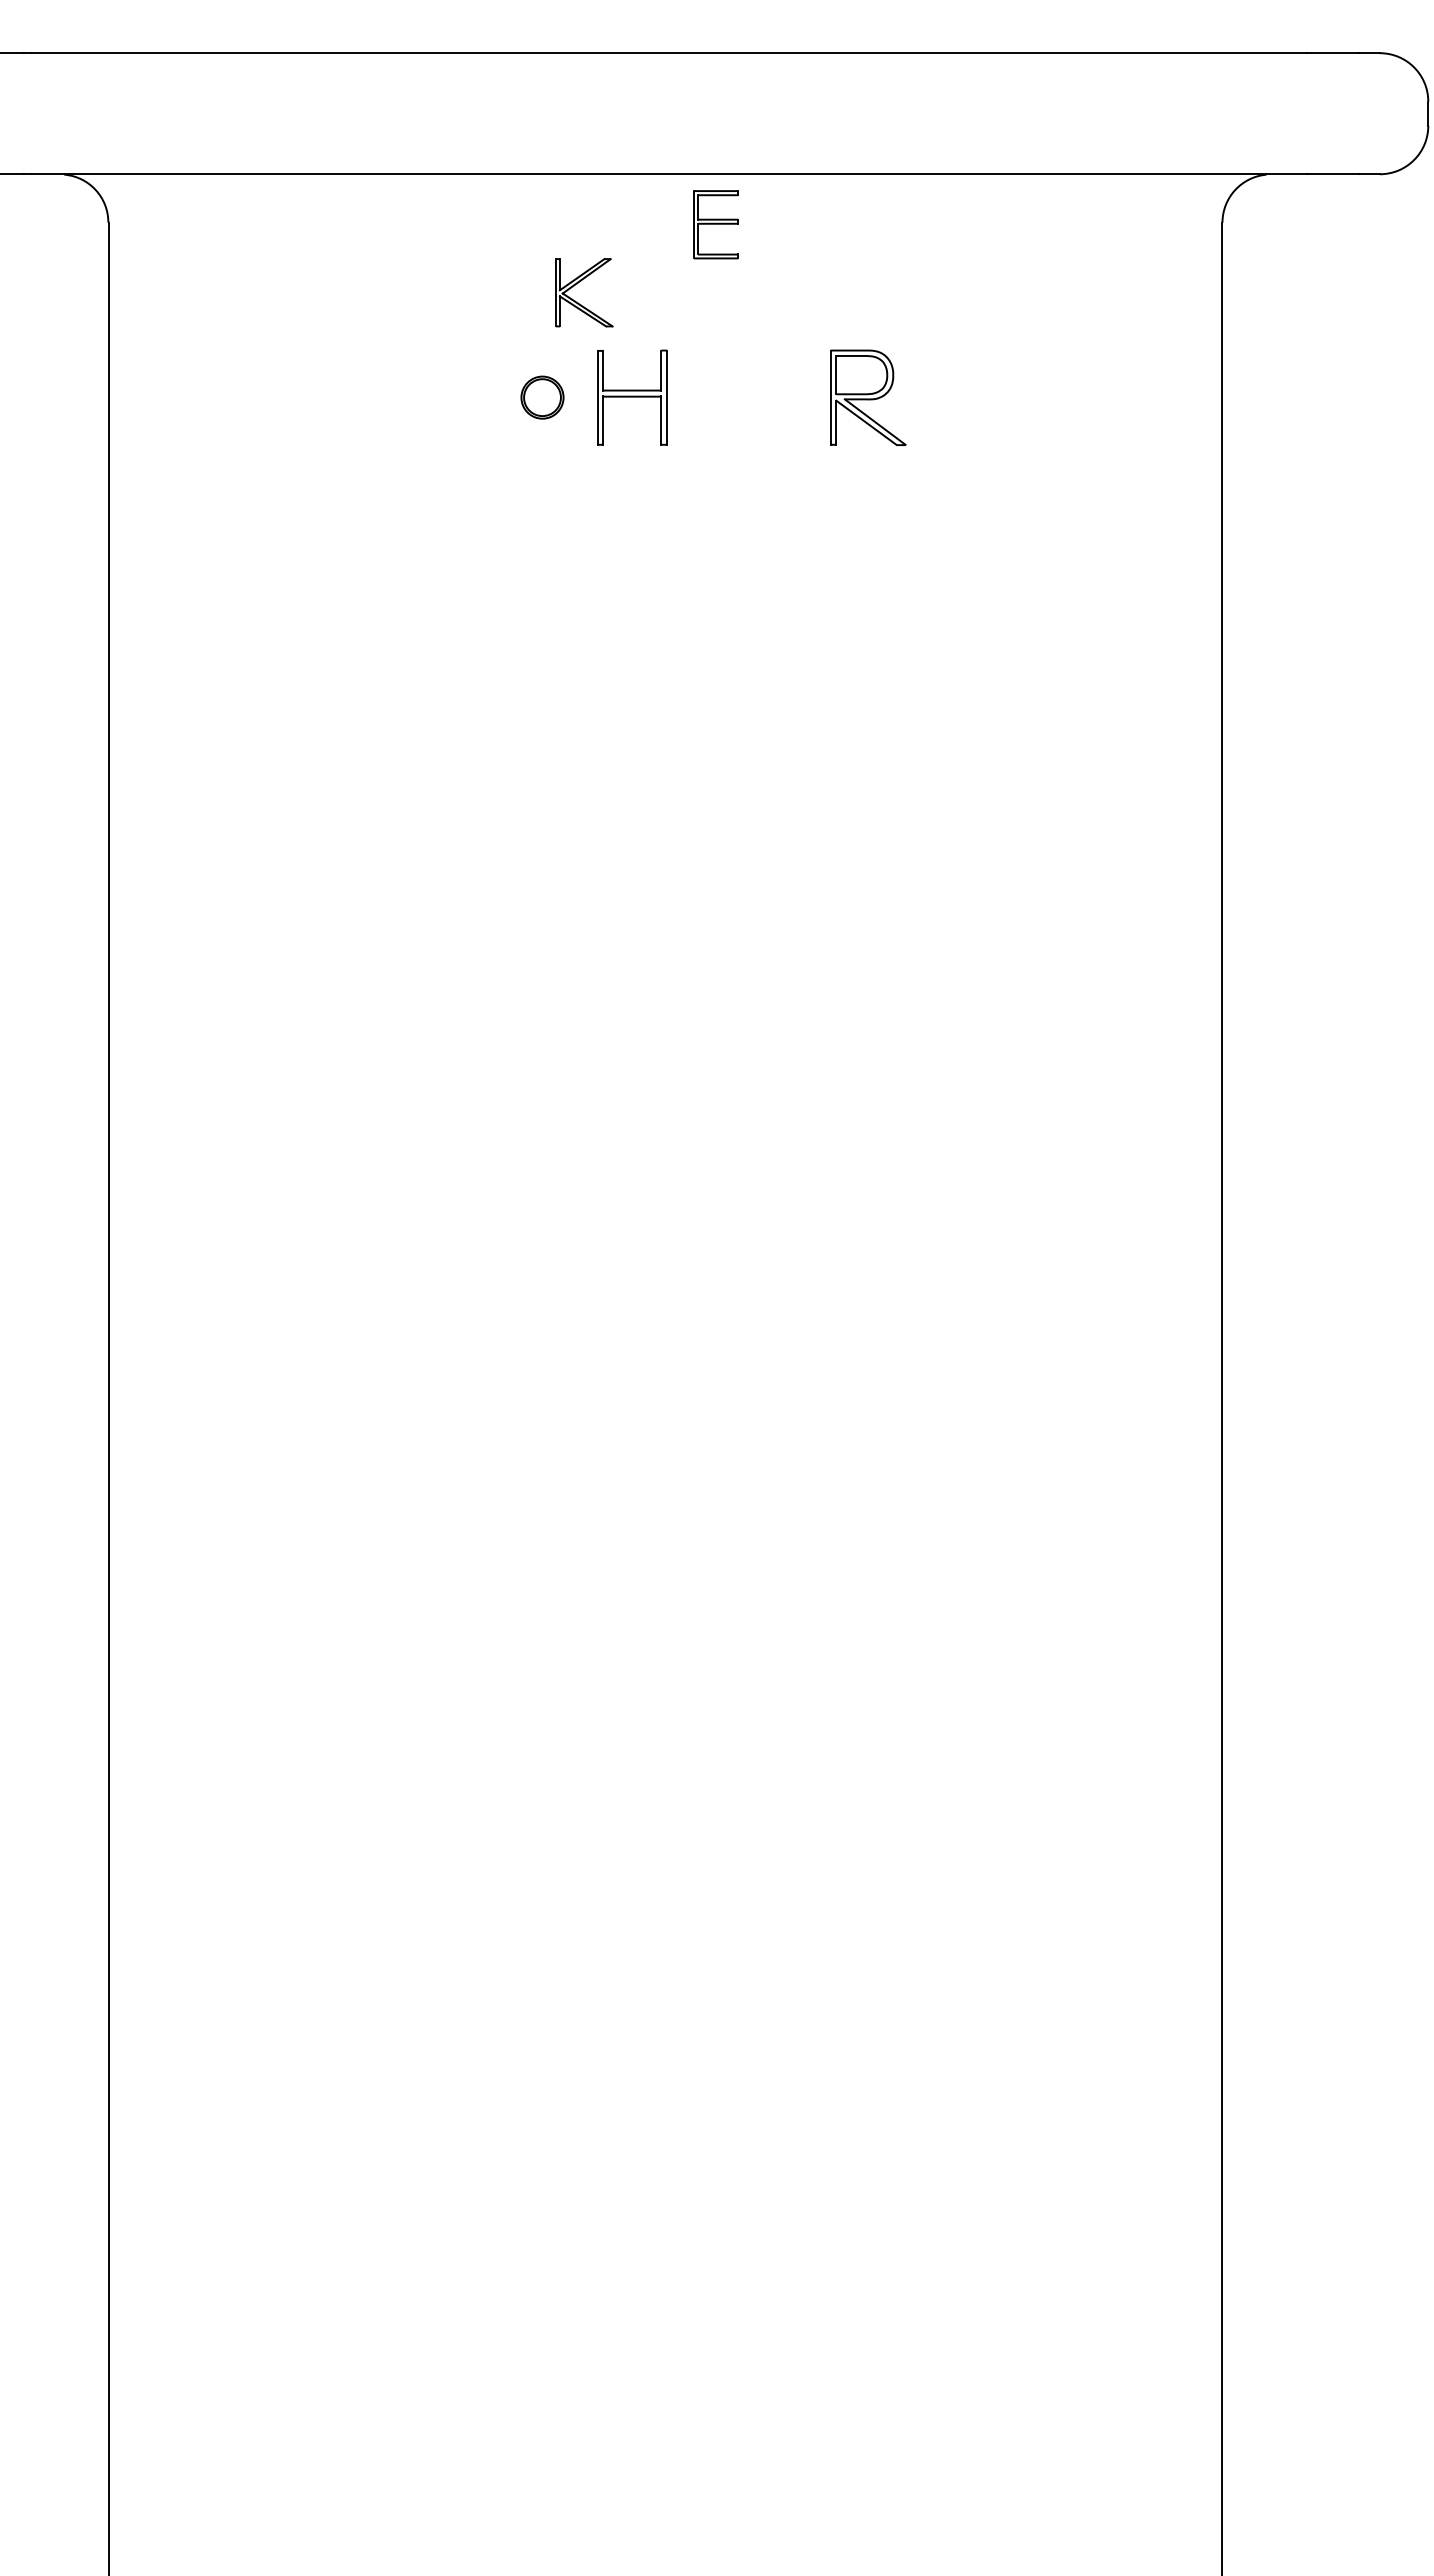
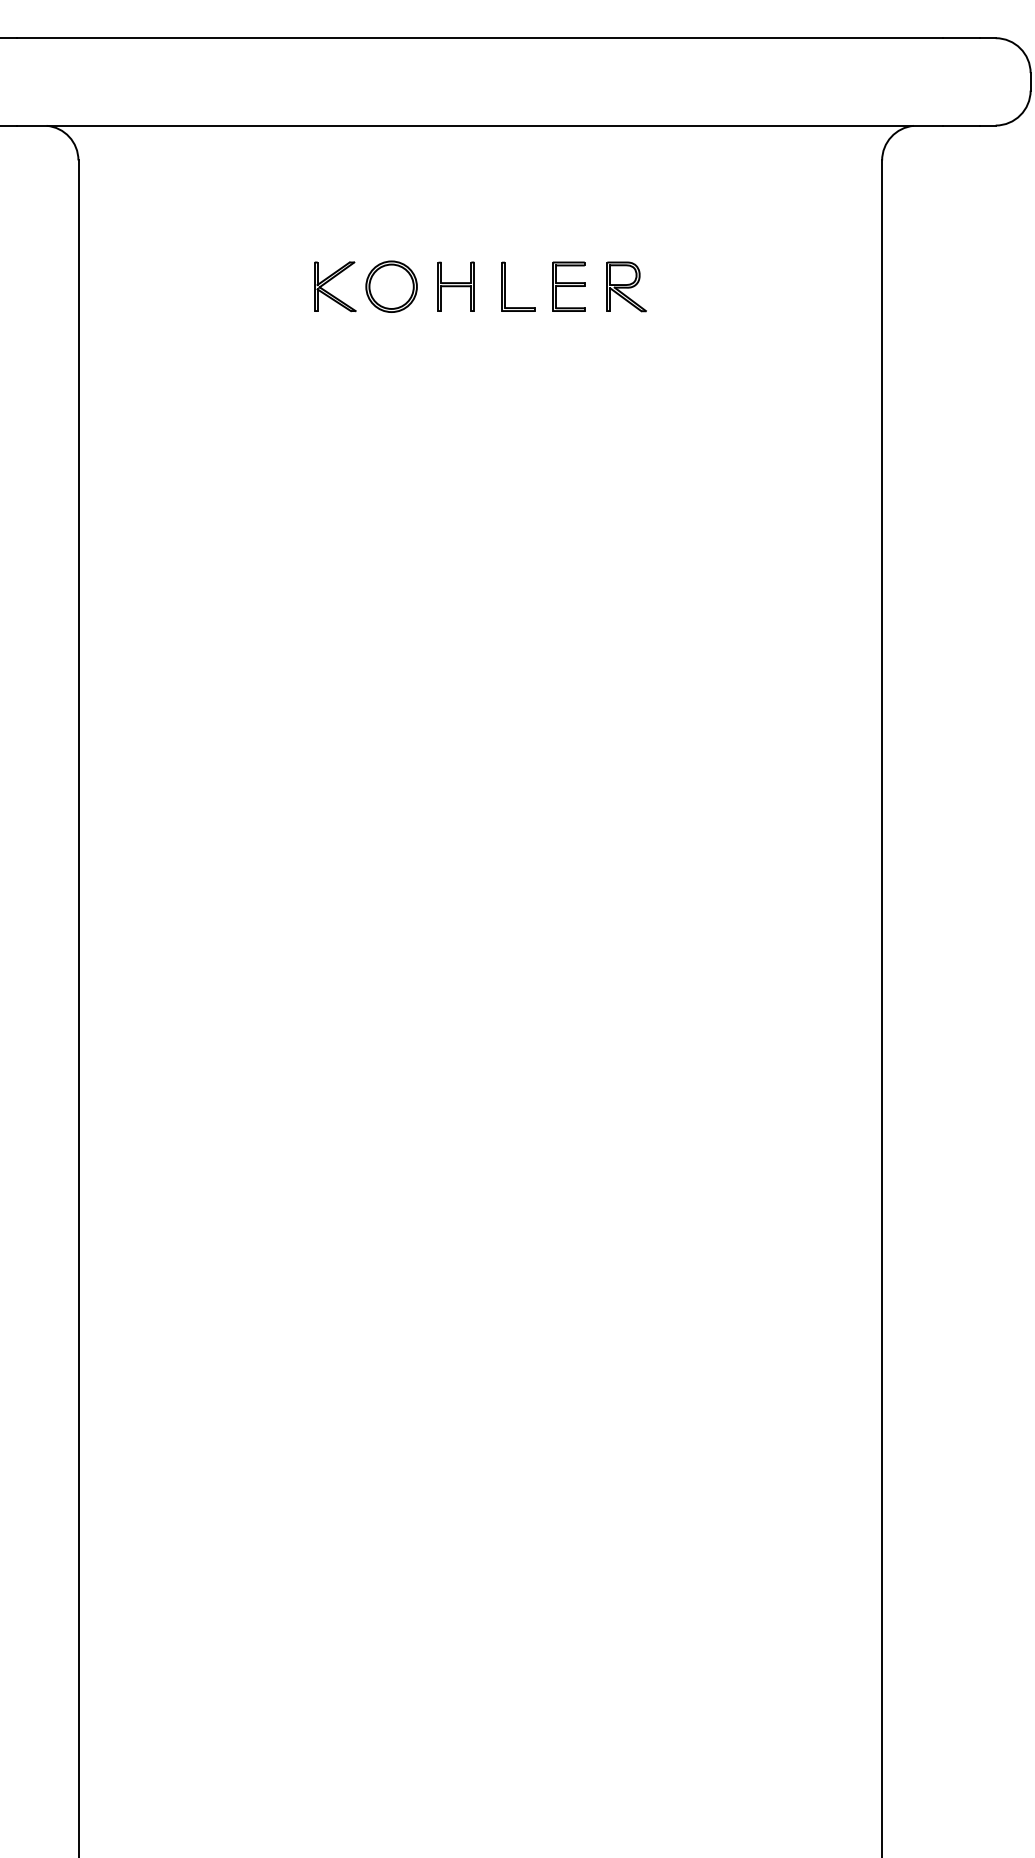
part: (715, 224) -> (568, 286), moved
part: (577, 284) -> (330, 280), moved
part: (542, 397) -> (391, 286), size x1.67
part: (631, 397) -> (455, 286), size x0.71
part: (700, 397) -> (505, 286), added
part: (868, 397) -> (626, 286), size x0.71

